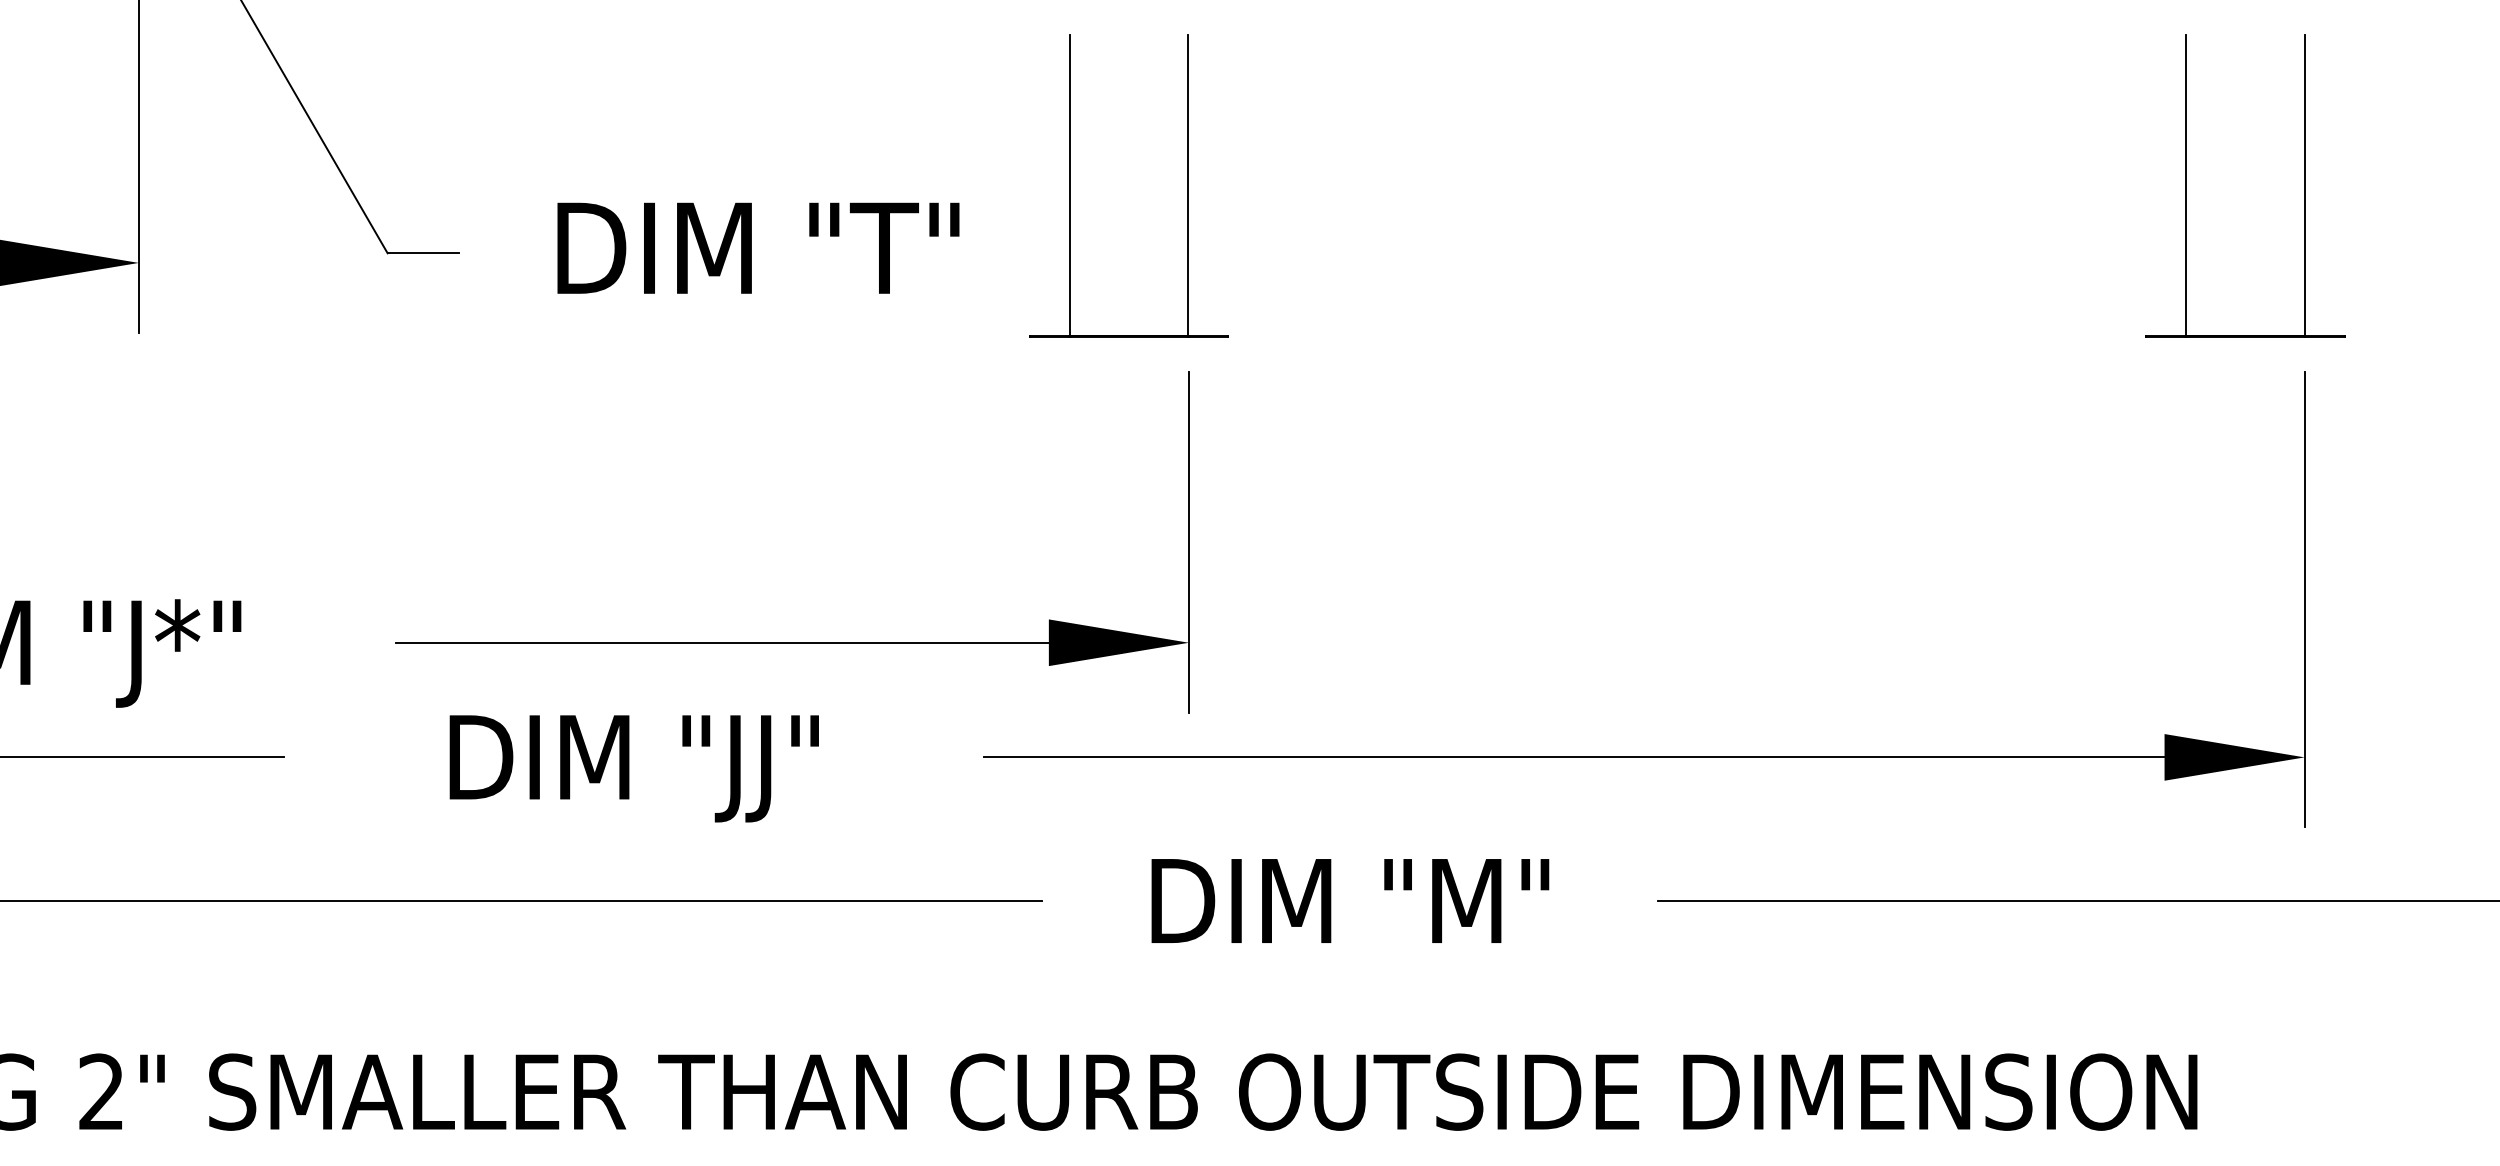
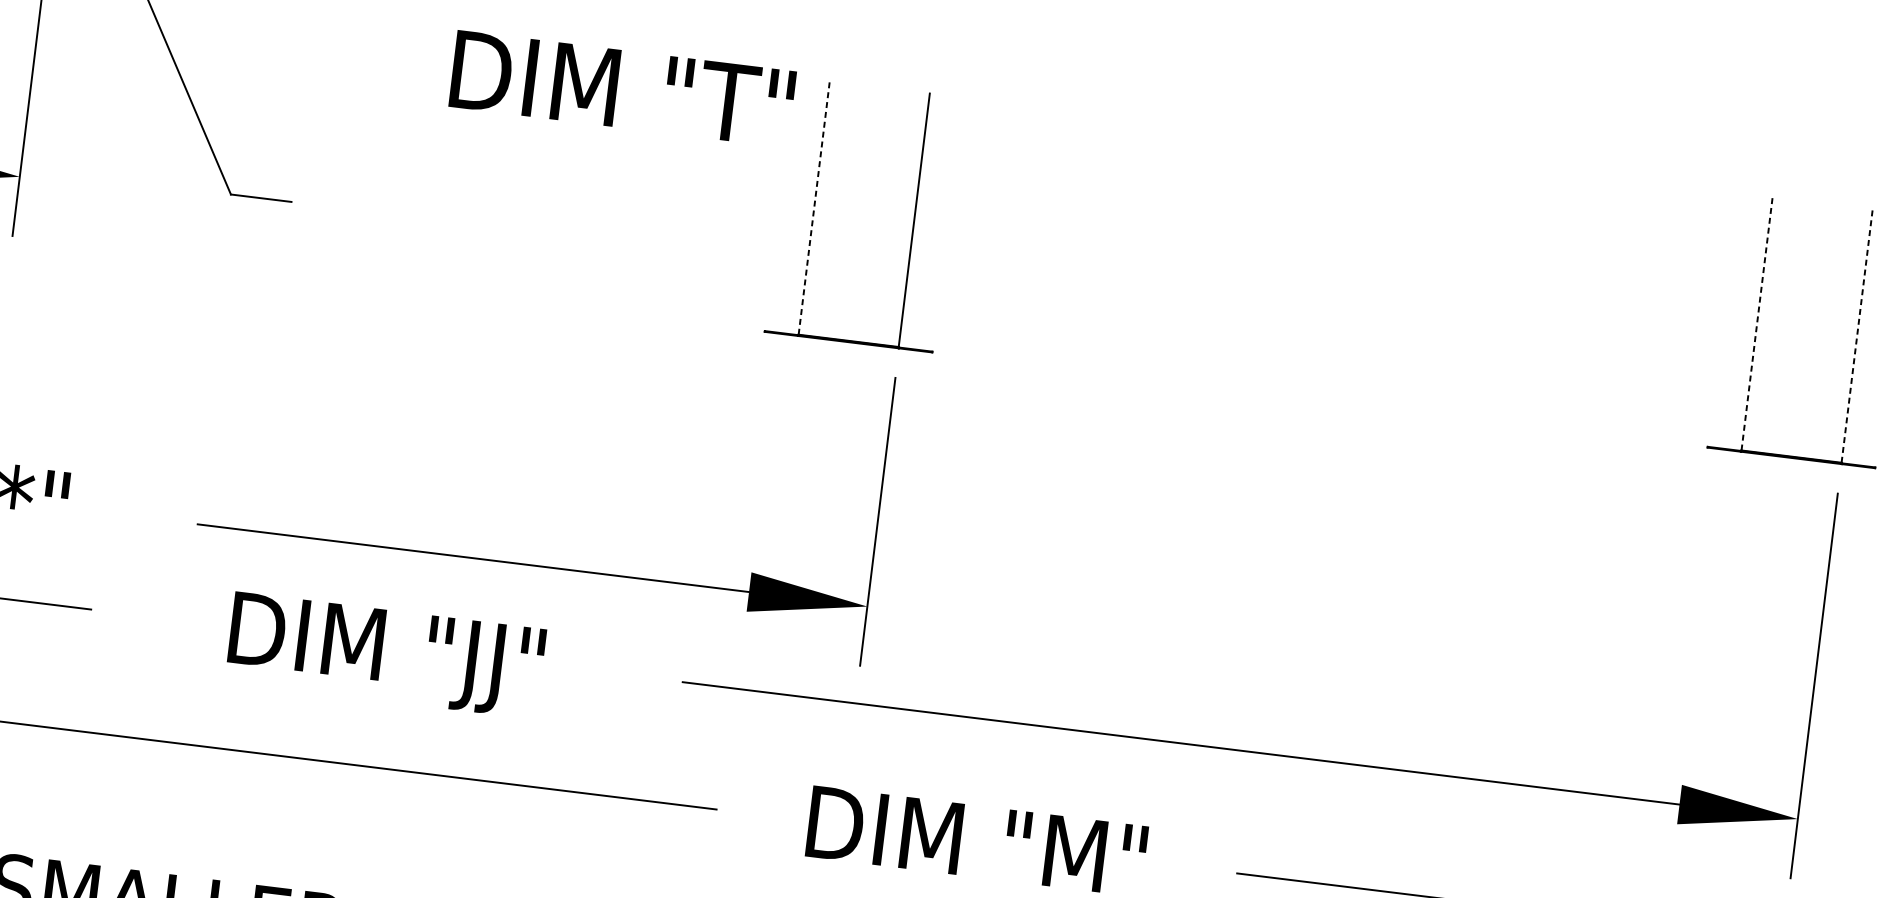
line: (1069, 184) -> (814, 207), solid -> dashed
line: (2186, 184) -> (1757, 322), solid -> dashed
line: (2304, 184) -> (1857, 335), solid -> dashed
text: (758, 247) -> (622, 88), moved

